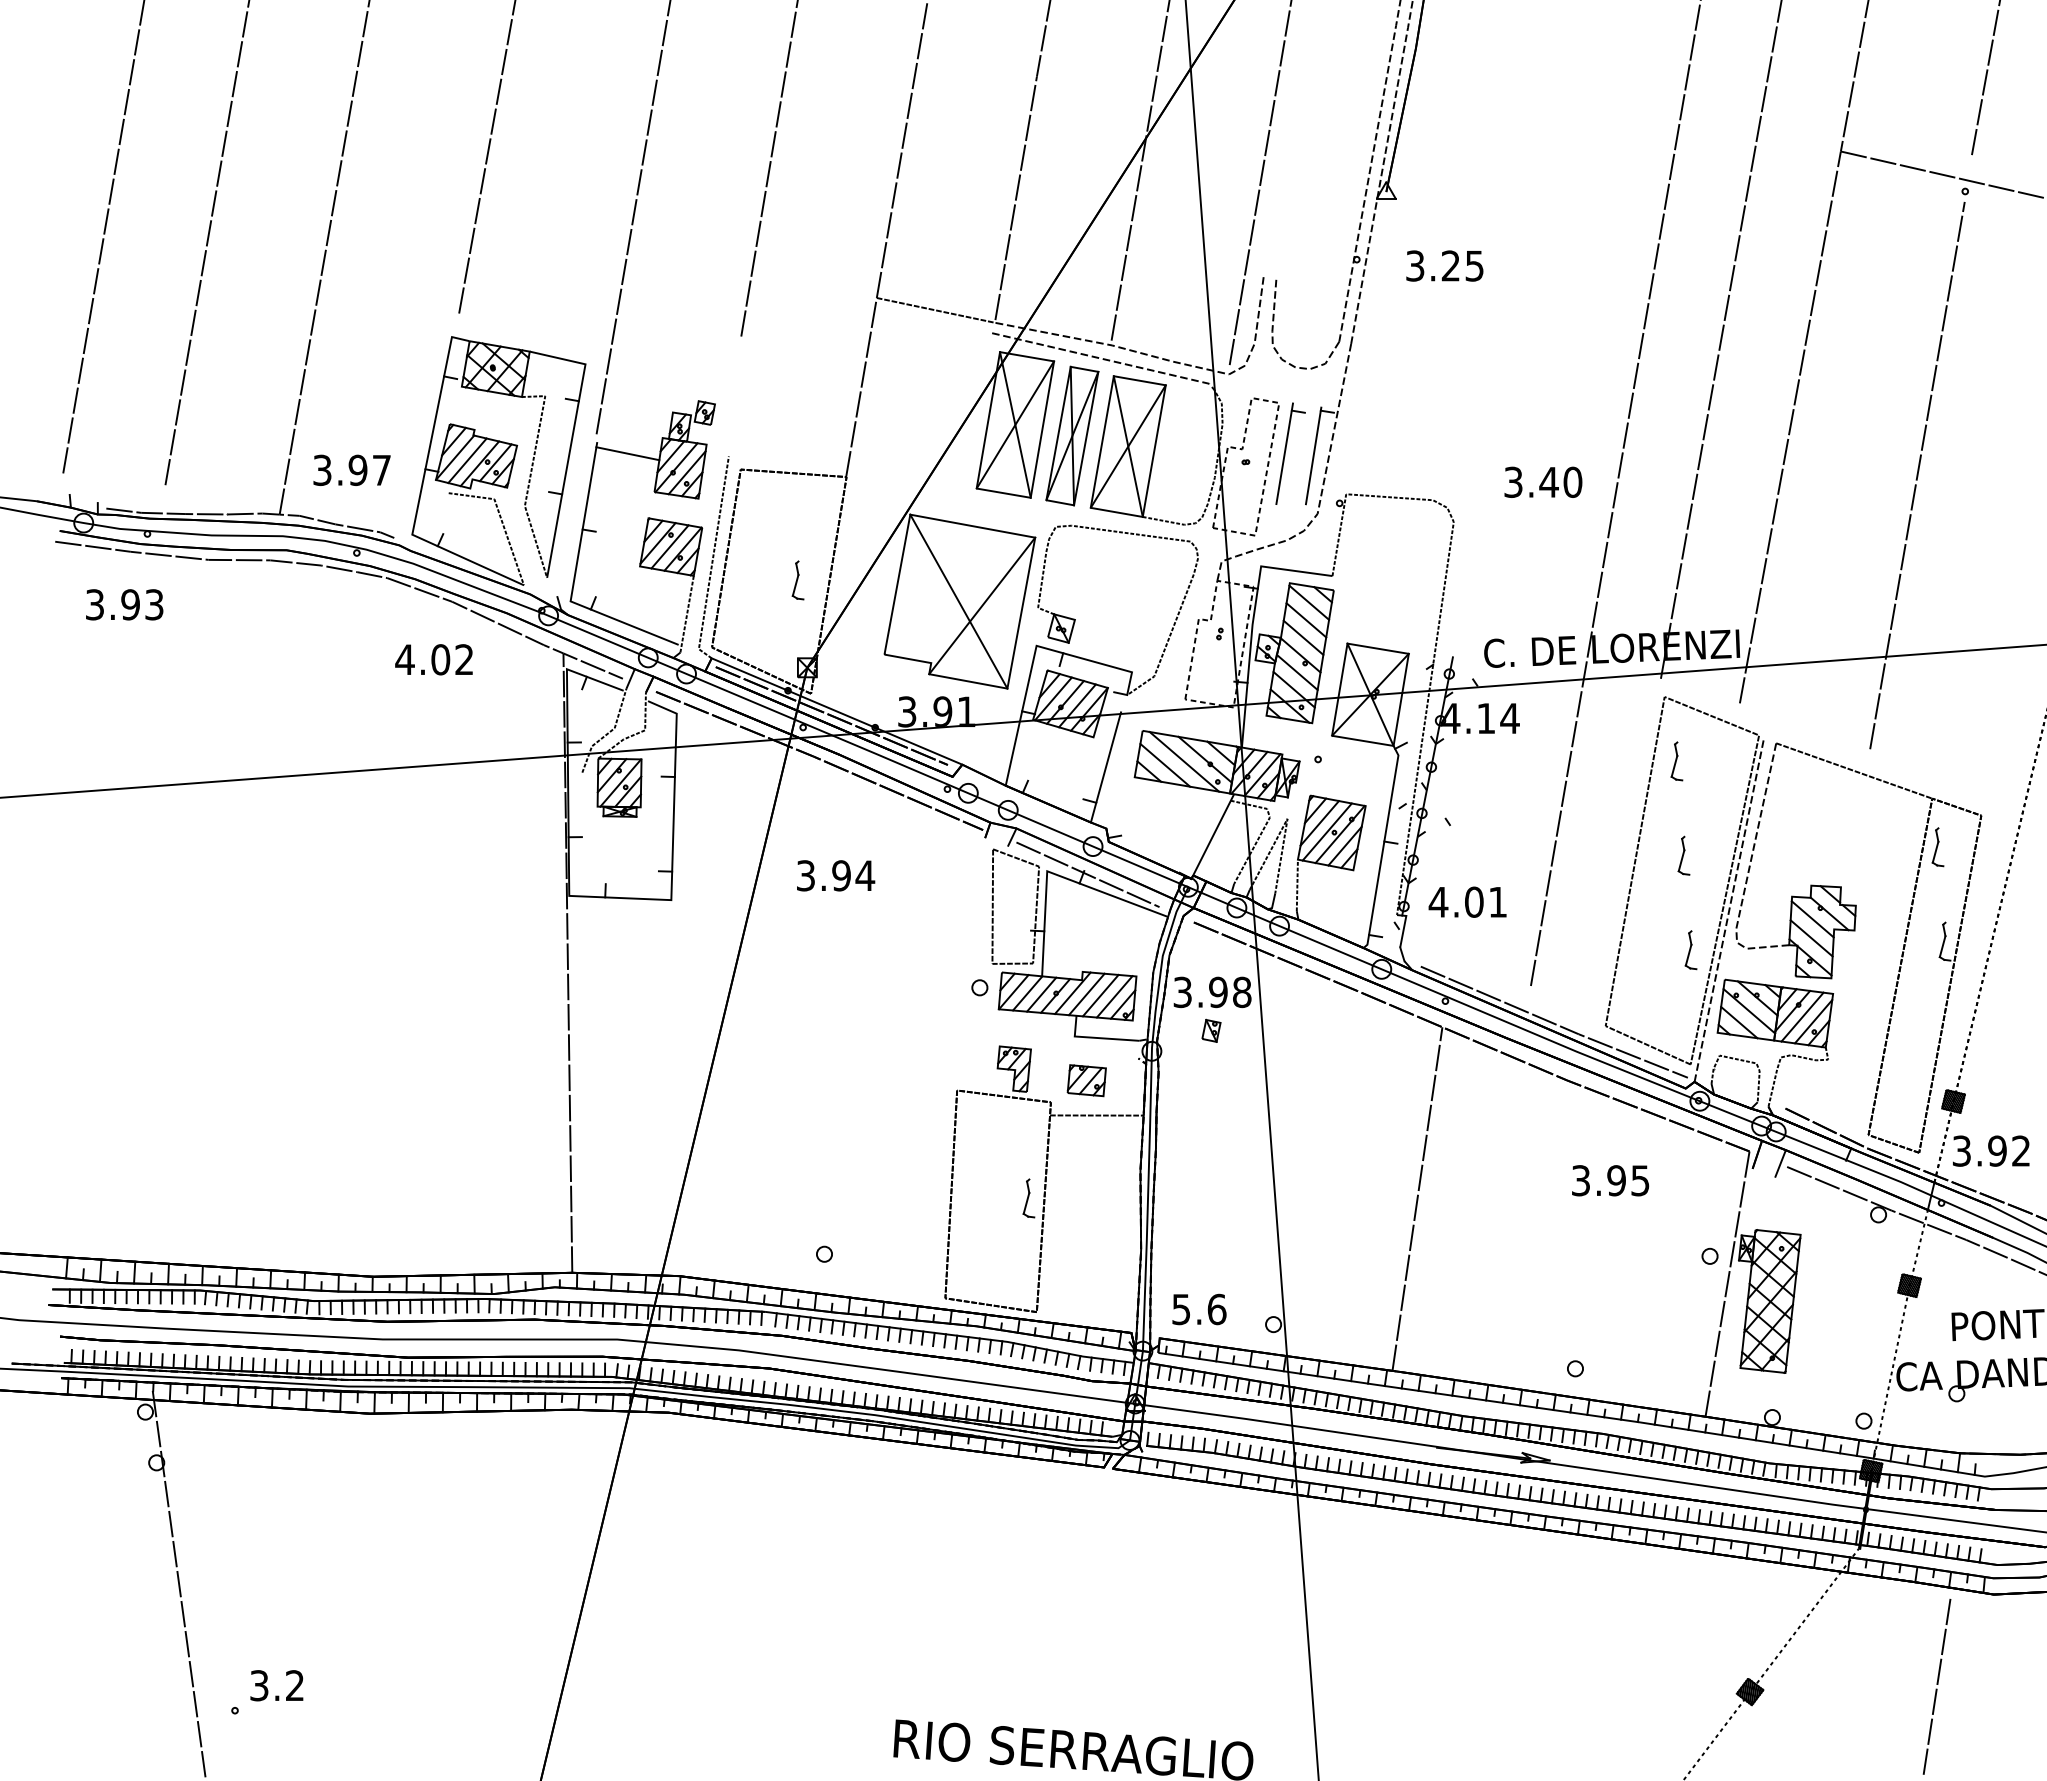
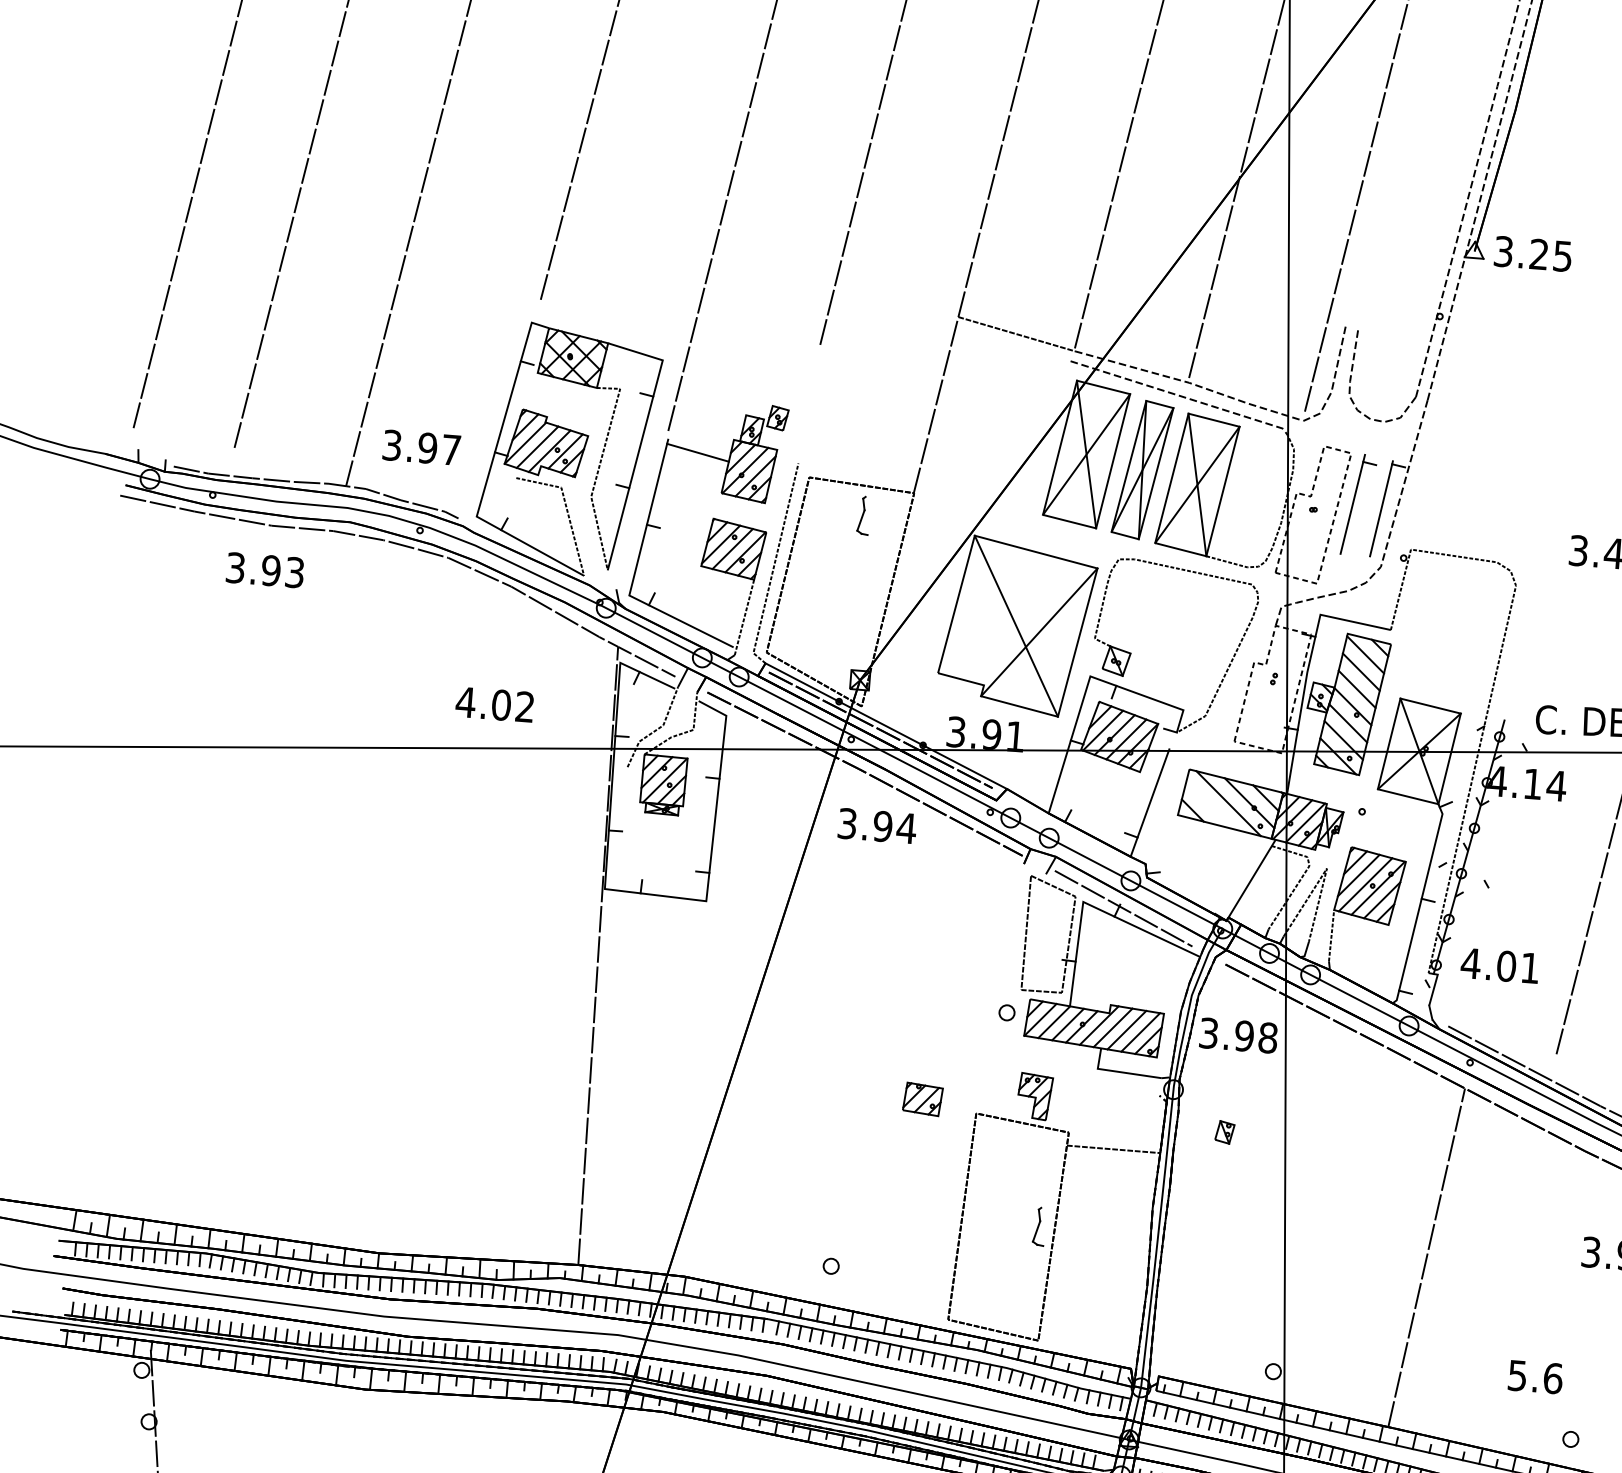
text: (1444, 265) -> (1532, 253), moved
part: (797, 580) -> (863, 515), moved
text: (124, 604) -> (265, 569), moved
text: (433, 659) -> (494, 704), moved
line: (1165, 764) -> (1209, 804), removed
text: (836, 875) -> (877, 825), moved
part: (1211, 1030) -> (1224, 1132), moved
part: (1086, 1080) -> (922, 1099), moved
text: (1199, 1309) -> (1535, 1377), moved

